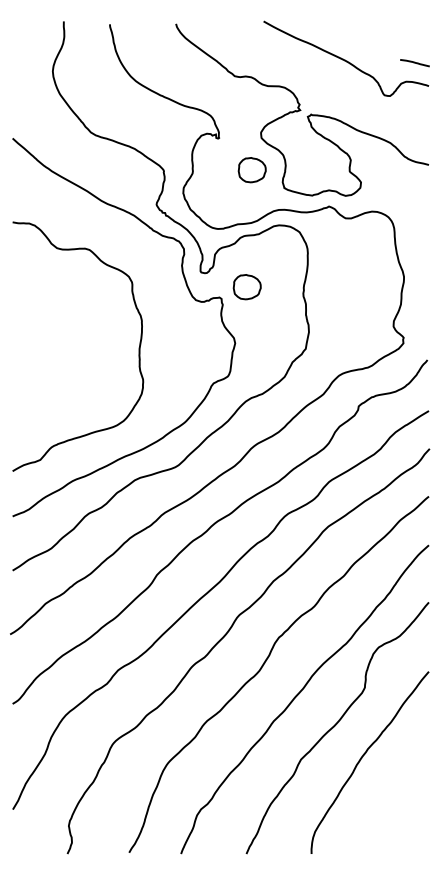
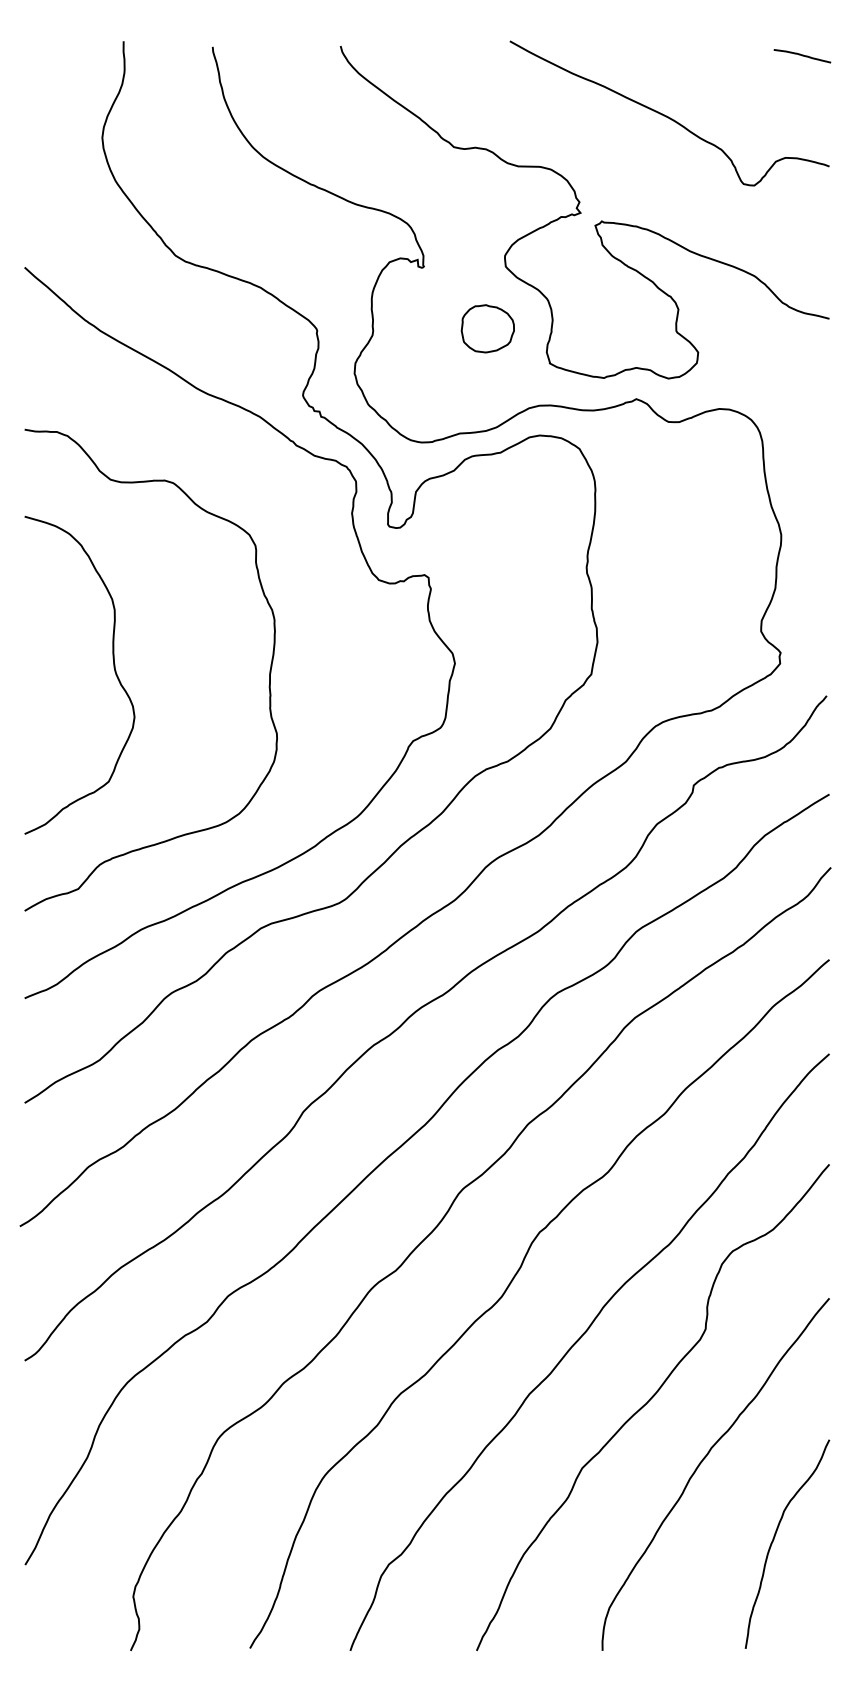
line: (414, 63) -> (801, 56), moved
part: (246, 287) -> (476, 555), removed
curve: (58, 347) -> (113, 671), added
curve: (401, 795) -> (776, 1537), added

